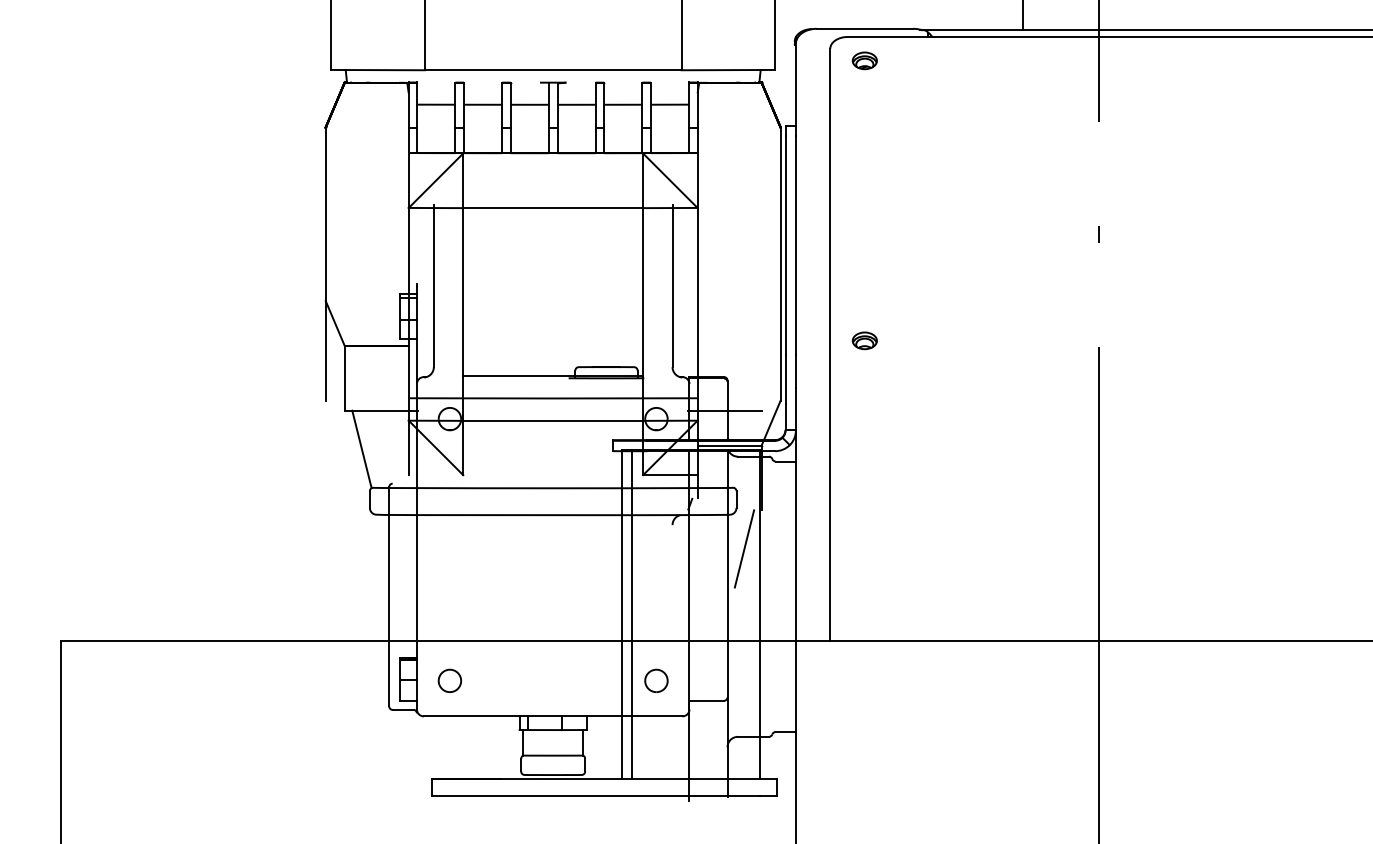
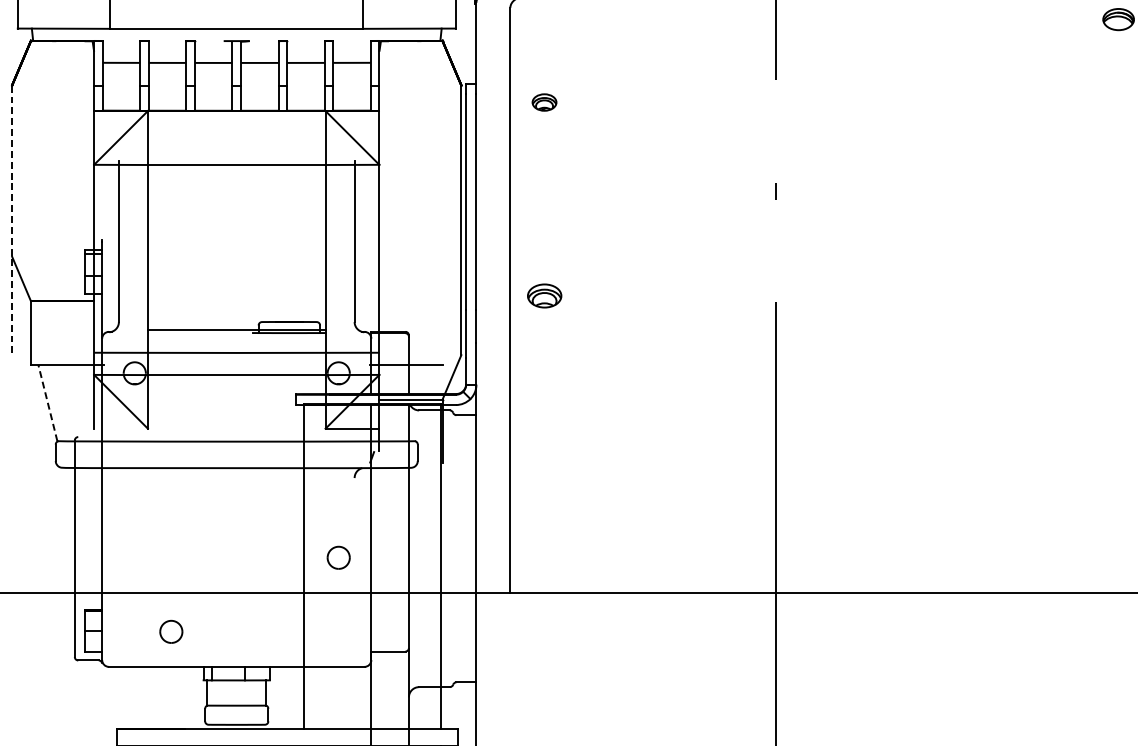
part: (864, 60) -> (544, 102), moved
line: (325, 264) -> (11, 220), solid -> dashed
part: (864, 340) -> (544, 295), size x1.4
line: (361, 449) -> (47, 403), solid -> dashed
line: (744, 548) -> (425, 501), removed
line: (632, 614) -> (315, 566), removed
part: (449, 680) -> (170, 631), moved
part: (656, 680) -> (338, 557), moved

